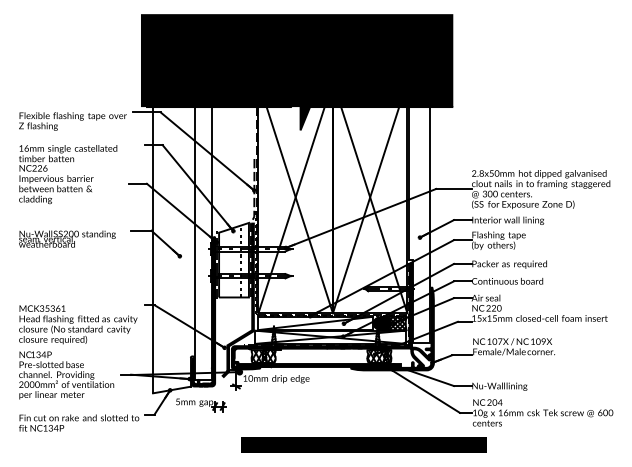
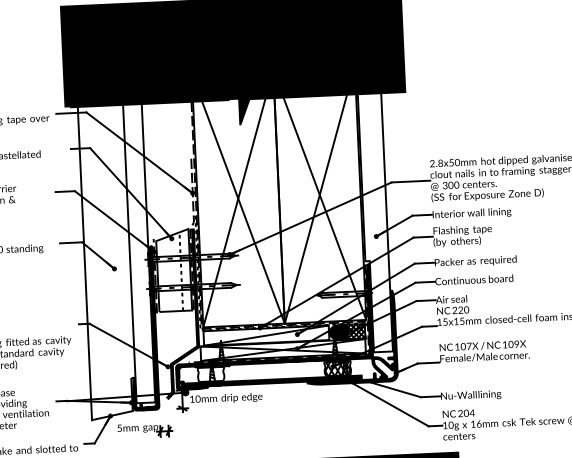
hatch: (263, 356) -> (210, 374), removed

